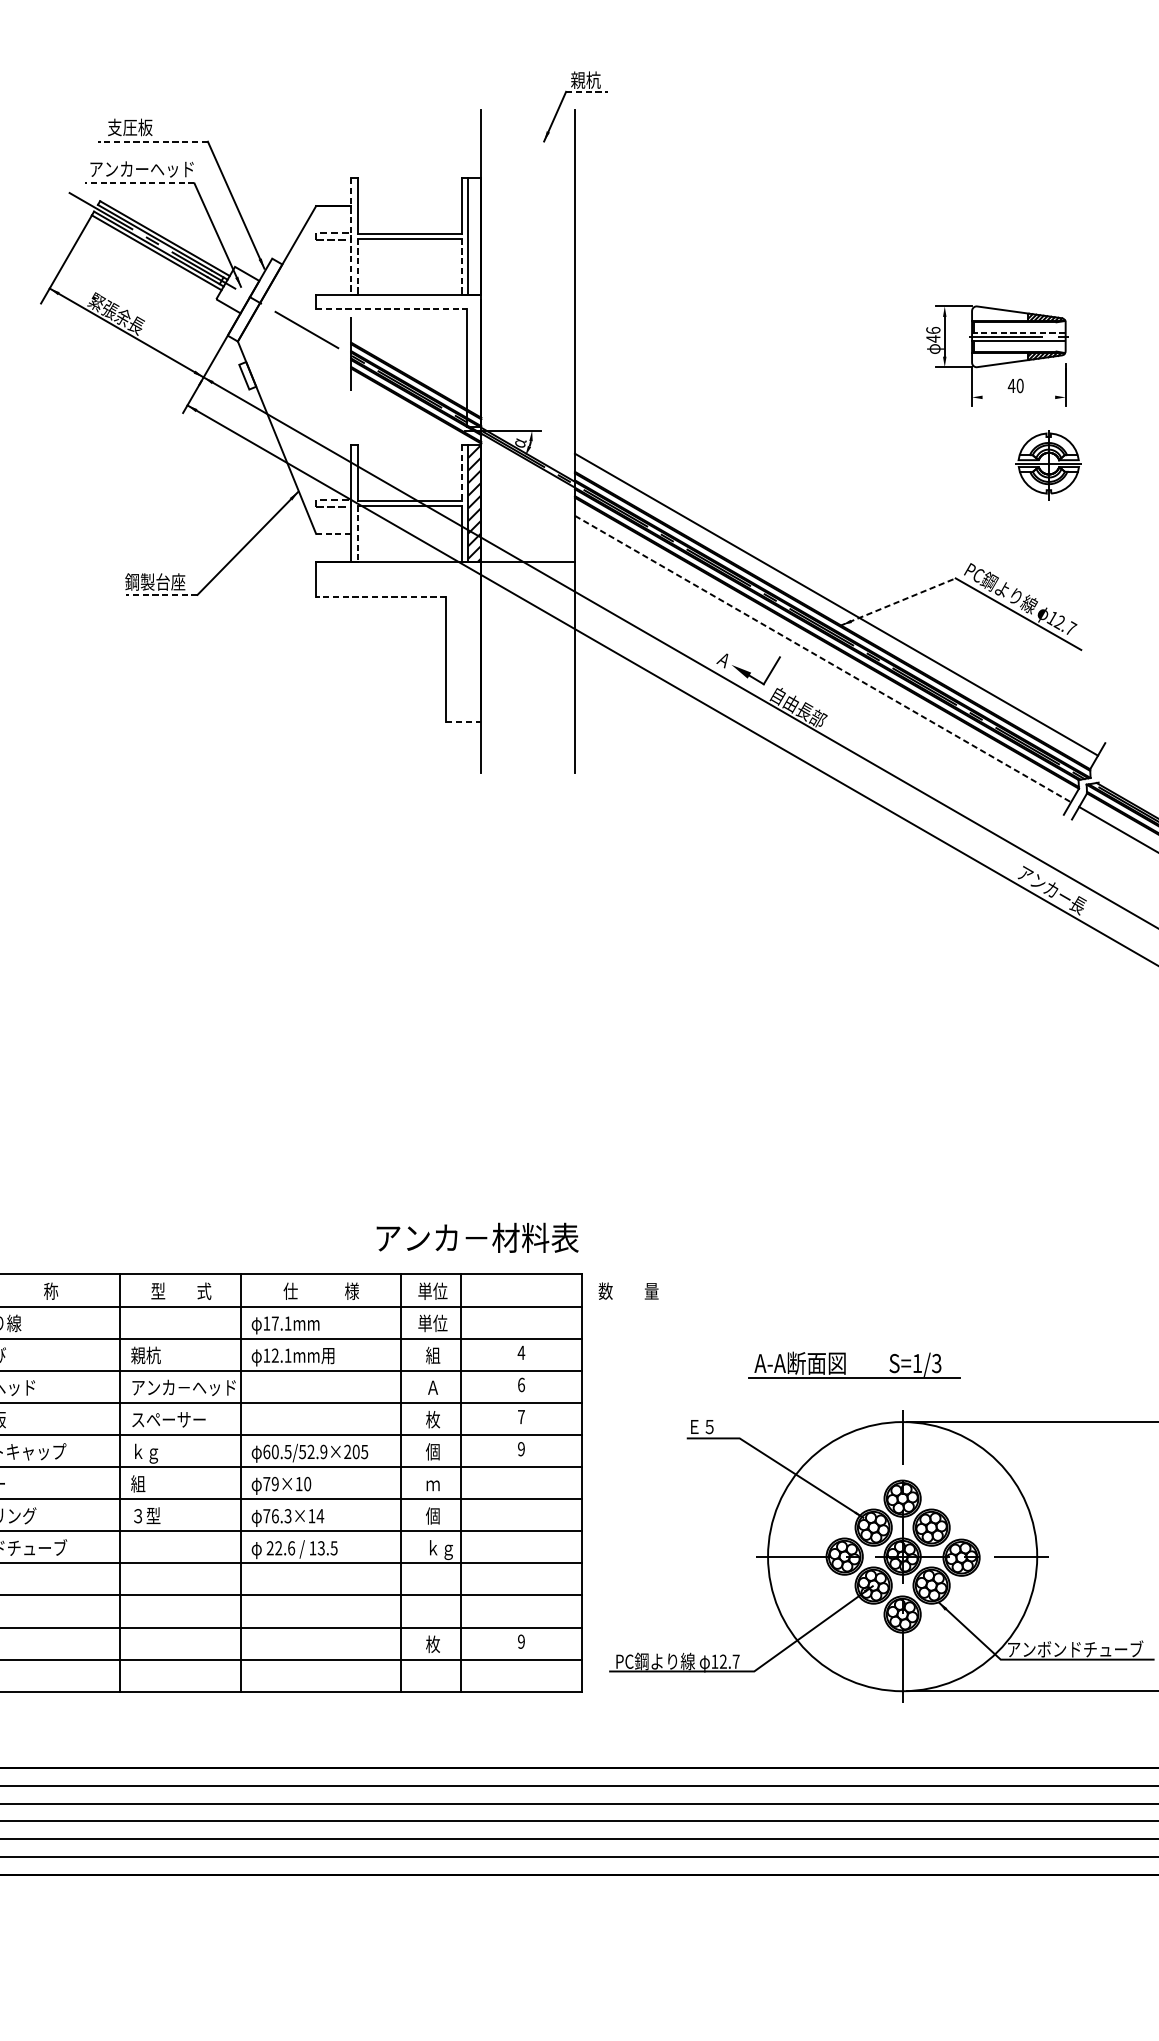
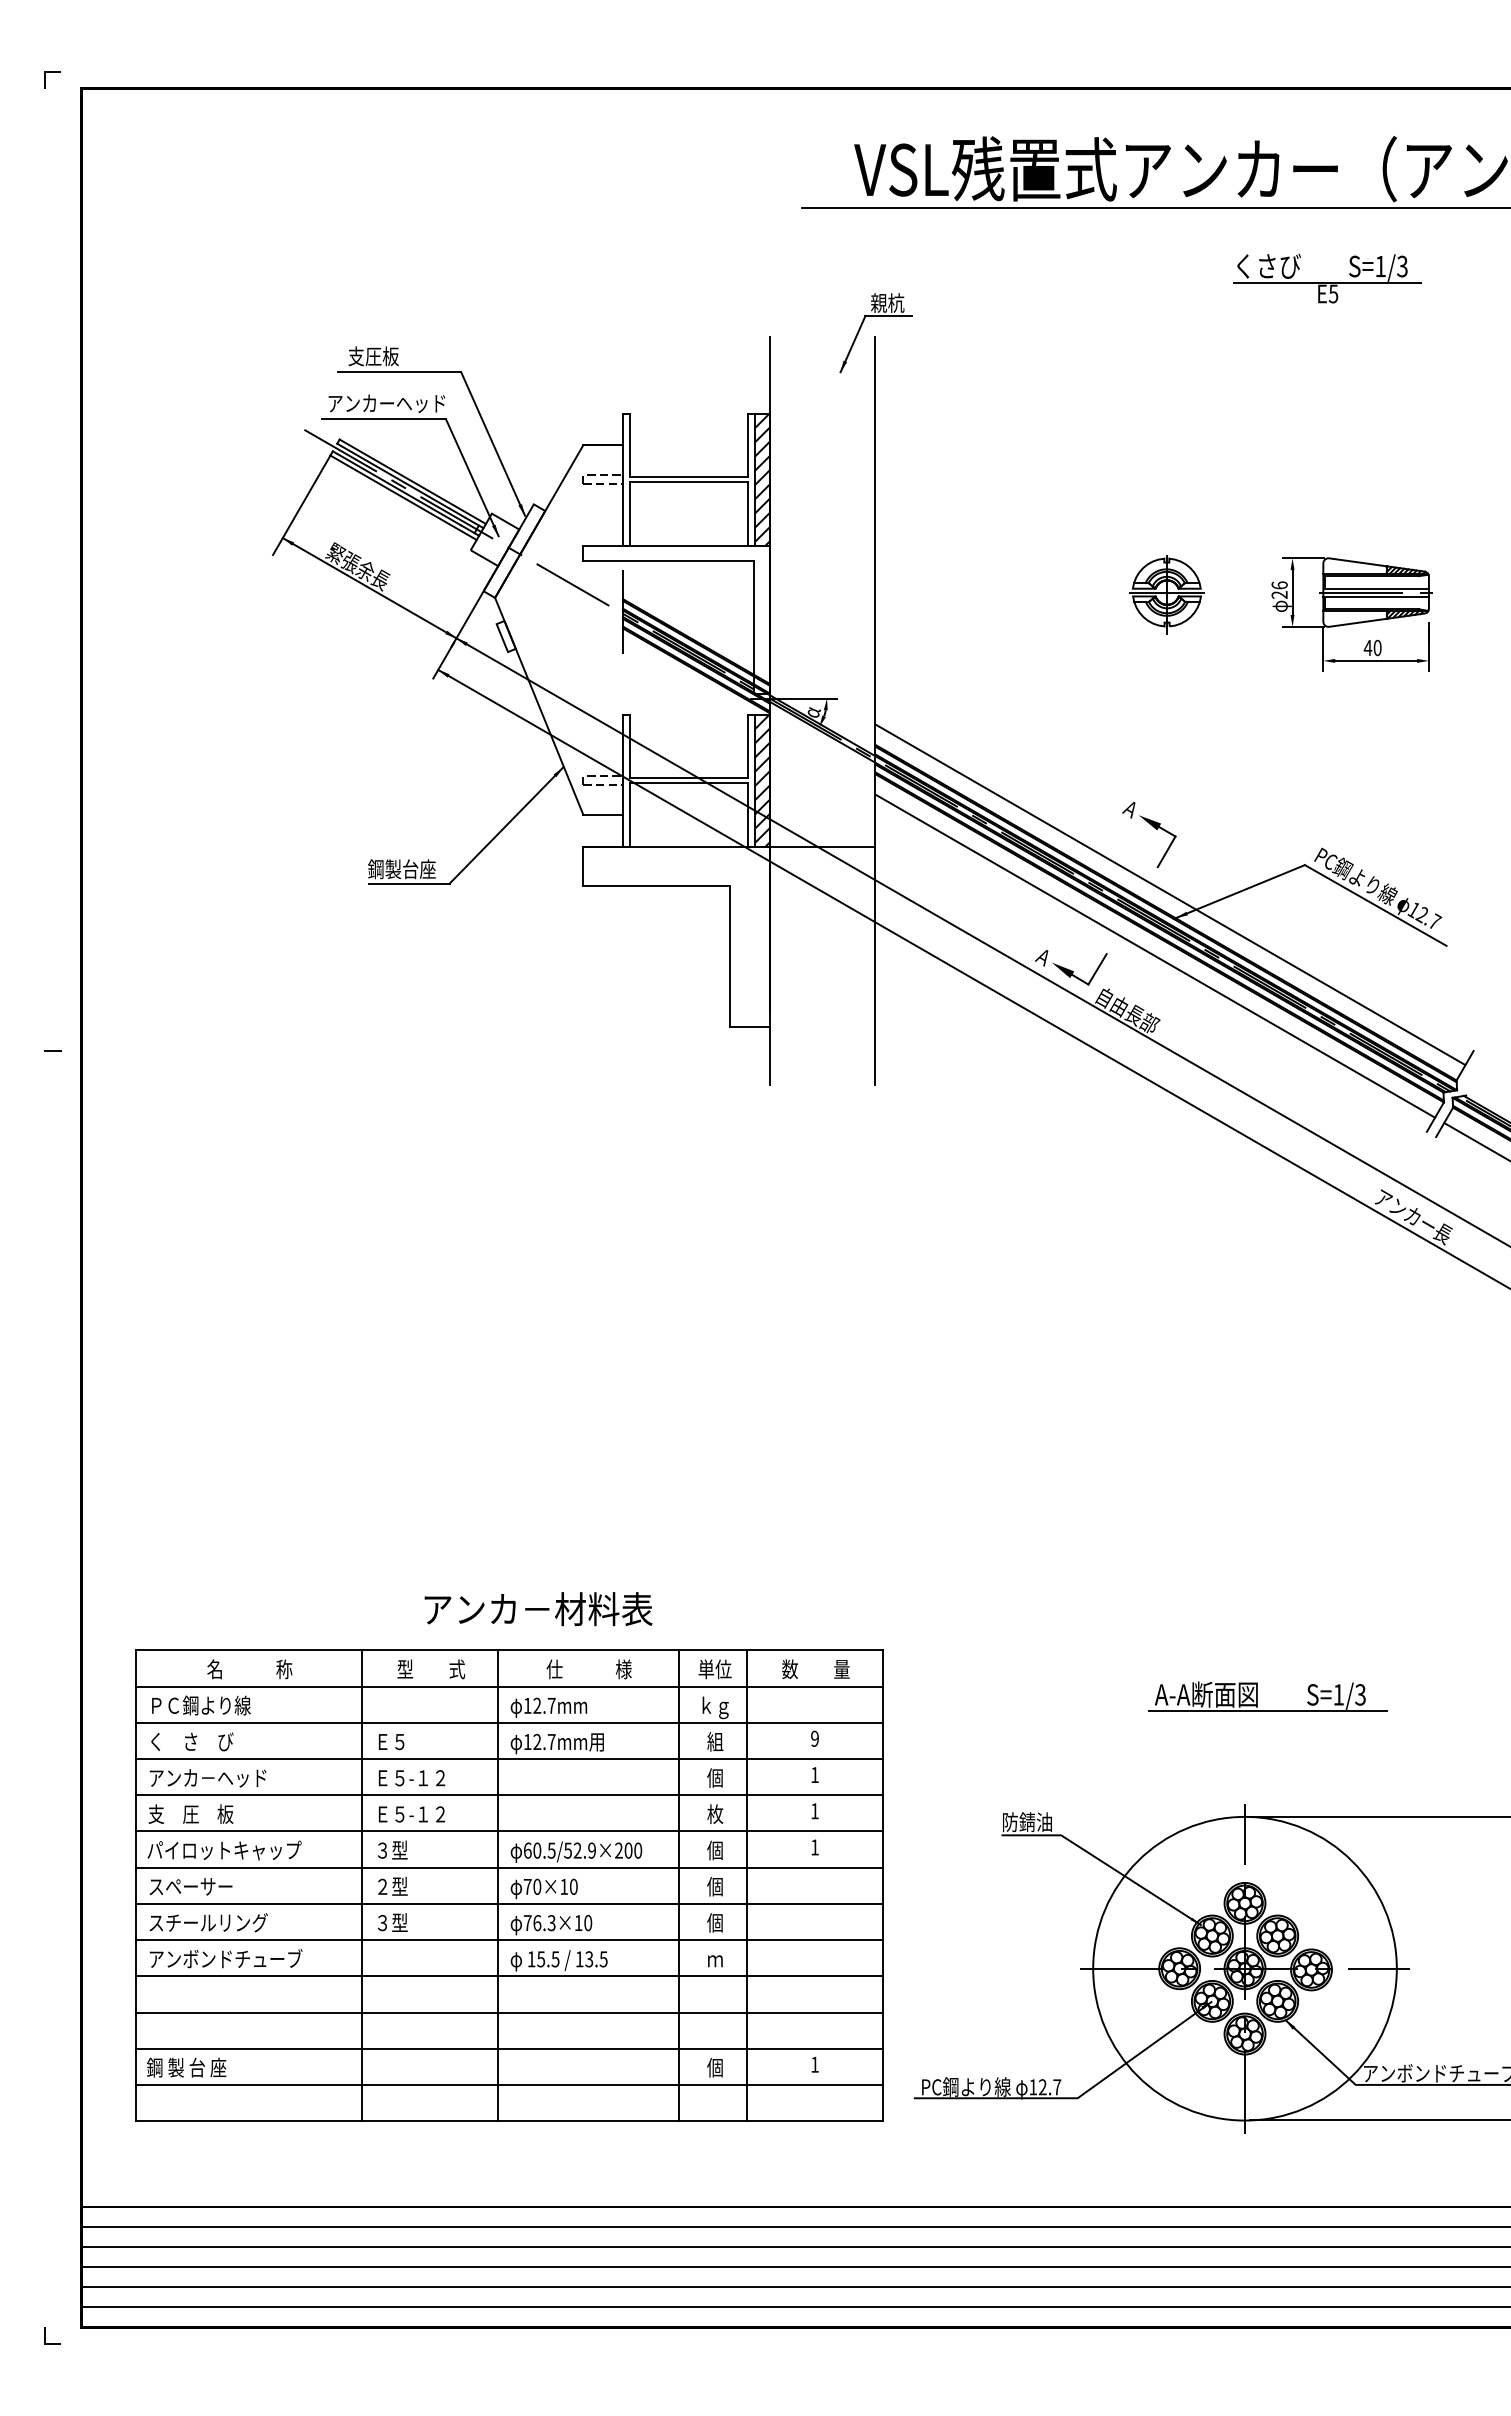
part: (975, 58) -> (1327, 278), added
line: (586, 92) -> (888, 316), dashed -> solid
line: (153, 141) -> (399, 372), dashed -> solid
line: (139, 183) -> (384, 419), dashed -> solid
hatch: (474, 236) -> (761, 479), added
line: (350, 237) -> (622, 480), dashed -> solid
line: (357, 266) -> (630, 513), dashed -> solid
line: (461, 266) -> (747, 513), dashed -> solid
line: (392, 309) -> (669, 561), dashed -> solid
line: (1019, 333) -> (1376, 588), dashed -> solid
text: (933, 338) -> (1279, 594), 46 -> 26
line: (1019, 397) -> (1376, 660), added
part: (1048, 465) -> (1166, 594), moved
line: (461, 473) -> (747, 746), dashed -> solid
line: (333, 533) -> (603, 814), dashed -> solid
line: (357, 533) -> (630, 814), dashed -> solid
part: (823, 546) -> (1155, 829), added
line: (162, 594) -> (409, 883), dashed -> solid
line: (380, 597) -> (656, 886), dashed -> solid
line: (897, 602) -> (1239, 892), dashed -> solid
line: (823, 659) -> (1155, 956), dashed -> solid
line: (463, 722) -> (749, 1027), dashed -> solid
text: (477, 1238) -> (538, 1609), moved
text: (628, 1290) -> (815, 1668), moved
text: (281, 1323) -> (544, 1705), 17.1mm -> 12.7mm
text: (432, 1325) -> (714, 1707), 単位 -> ｋｇ
text: (521, 1352) -> (814, 1738), 4 -> 9
text: (146, 1355) -> (391, 1741), 親杭 -> Ｅ５
text: (287, 1355) -> (551, 1741), 12.1mm -> 12.7mm
part: (845, 1364) -> (1257, 1696), moved
text: (521, 1385) -> (814, 1775), 6 -> 1
text: (432, 1387) -> (714, 1777), Ａ -> 個
text: (184, 1388) -> (434, 1778), アンカ－ヘッド -> Ｅ５-１２
text: (521, 1417) -> (814, 1811), 7 -> 1
text: (169, 1419) -> (417, 1814), スペーサー -> Ｅ５-１２
text: (709, 1427) -> (1027, 1822), Ｅ５ -> 防錆油
text: (521, 1449) -> (814, 1847), 9 -> 1
text: (365, 1451) -> (638, 1850), 60.5/52.9×205 -> 60.5/52.9×200
text: (146, 1452) -> (392, 1851), ｋｇ -> ３型
text: (145, 1483) -> (390, 1886), 組 -> ２型
text: (275, 1483) -> (537, 1886), 79×10 -> 70×10
text: (432, 1483) -> (714, 1886), ｍ -> 個
text: (319, 1516) -> (587, 1923), 76.3×14 -> 76.3×10
text: (280, 1548) -> (543, 1959), 22.6 -> 15.5
text: (439, 1550) -> (722, 1961), ｋｇ -> ｍ
text: (521, 1641) -> (814, 2064), 9 -> 1
text: (433, 1644) -> (715, 2067), 枚 -> 個

